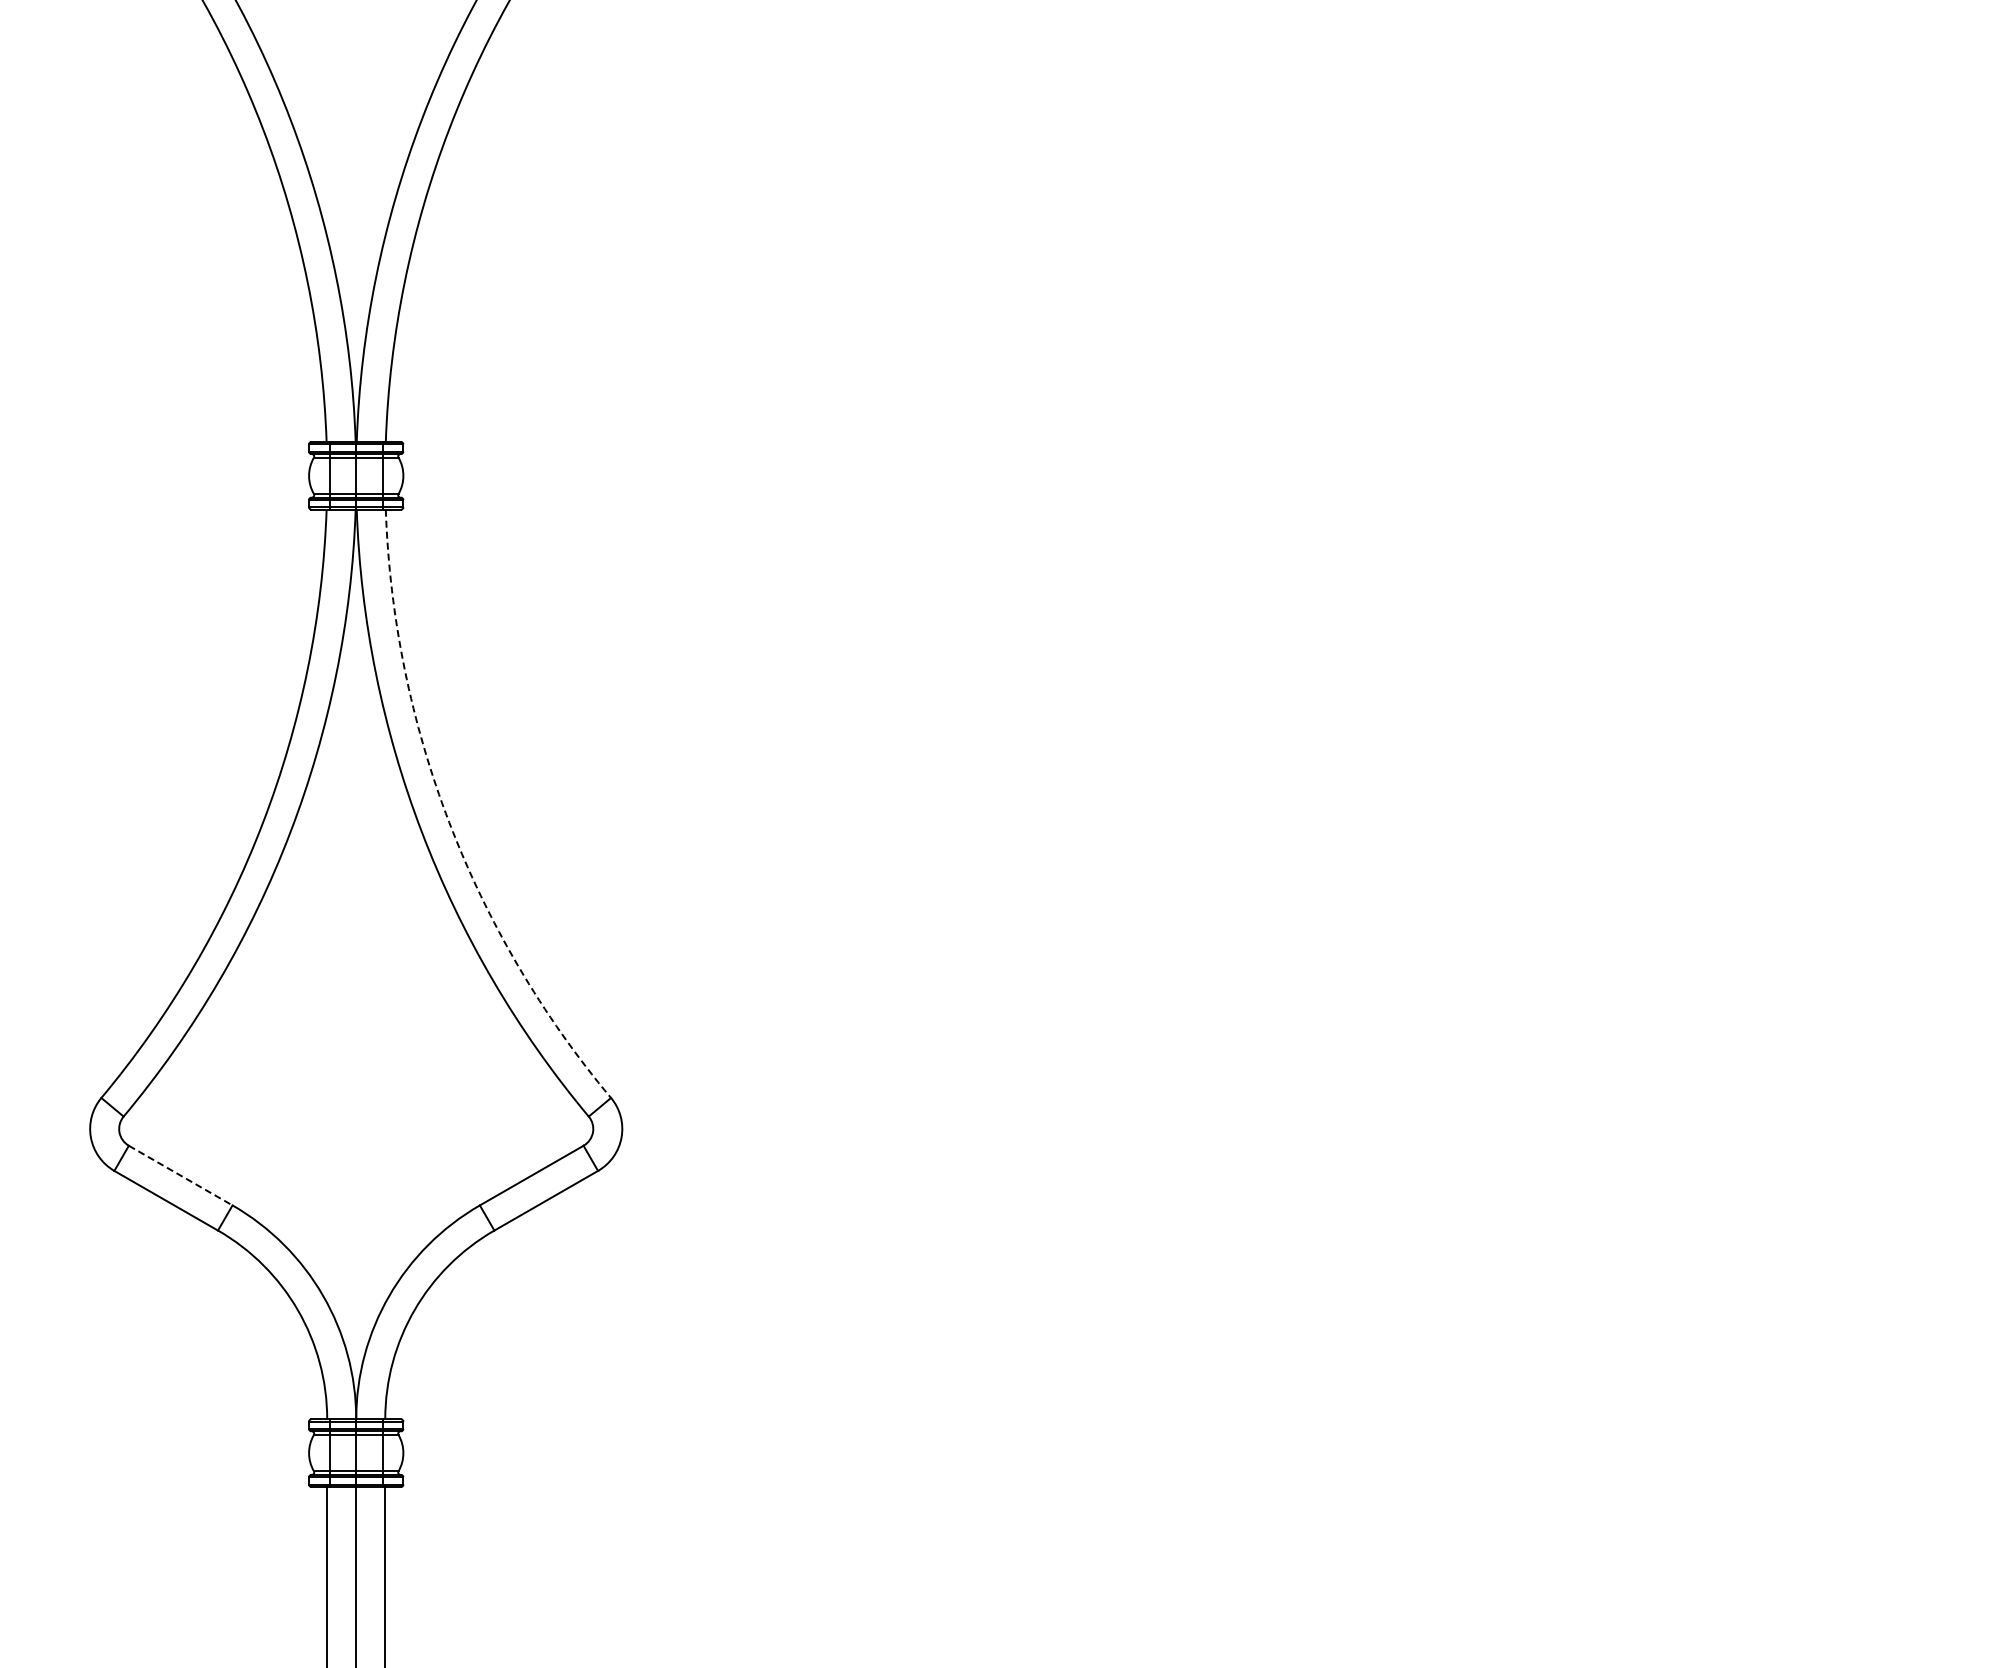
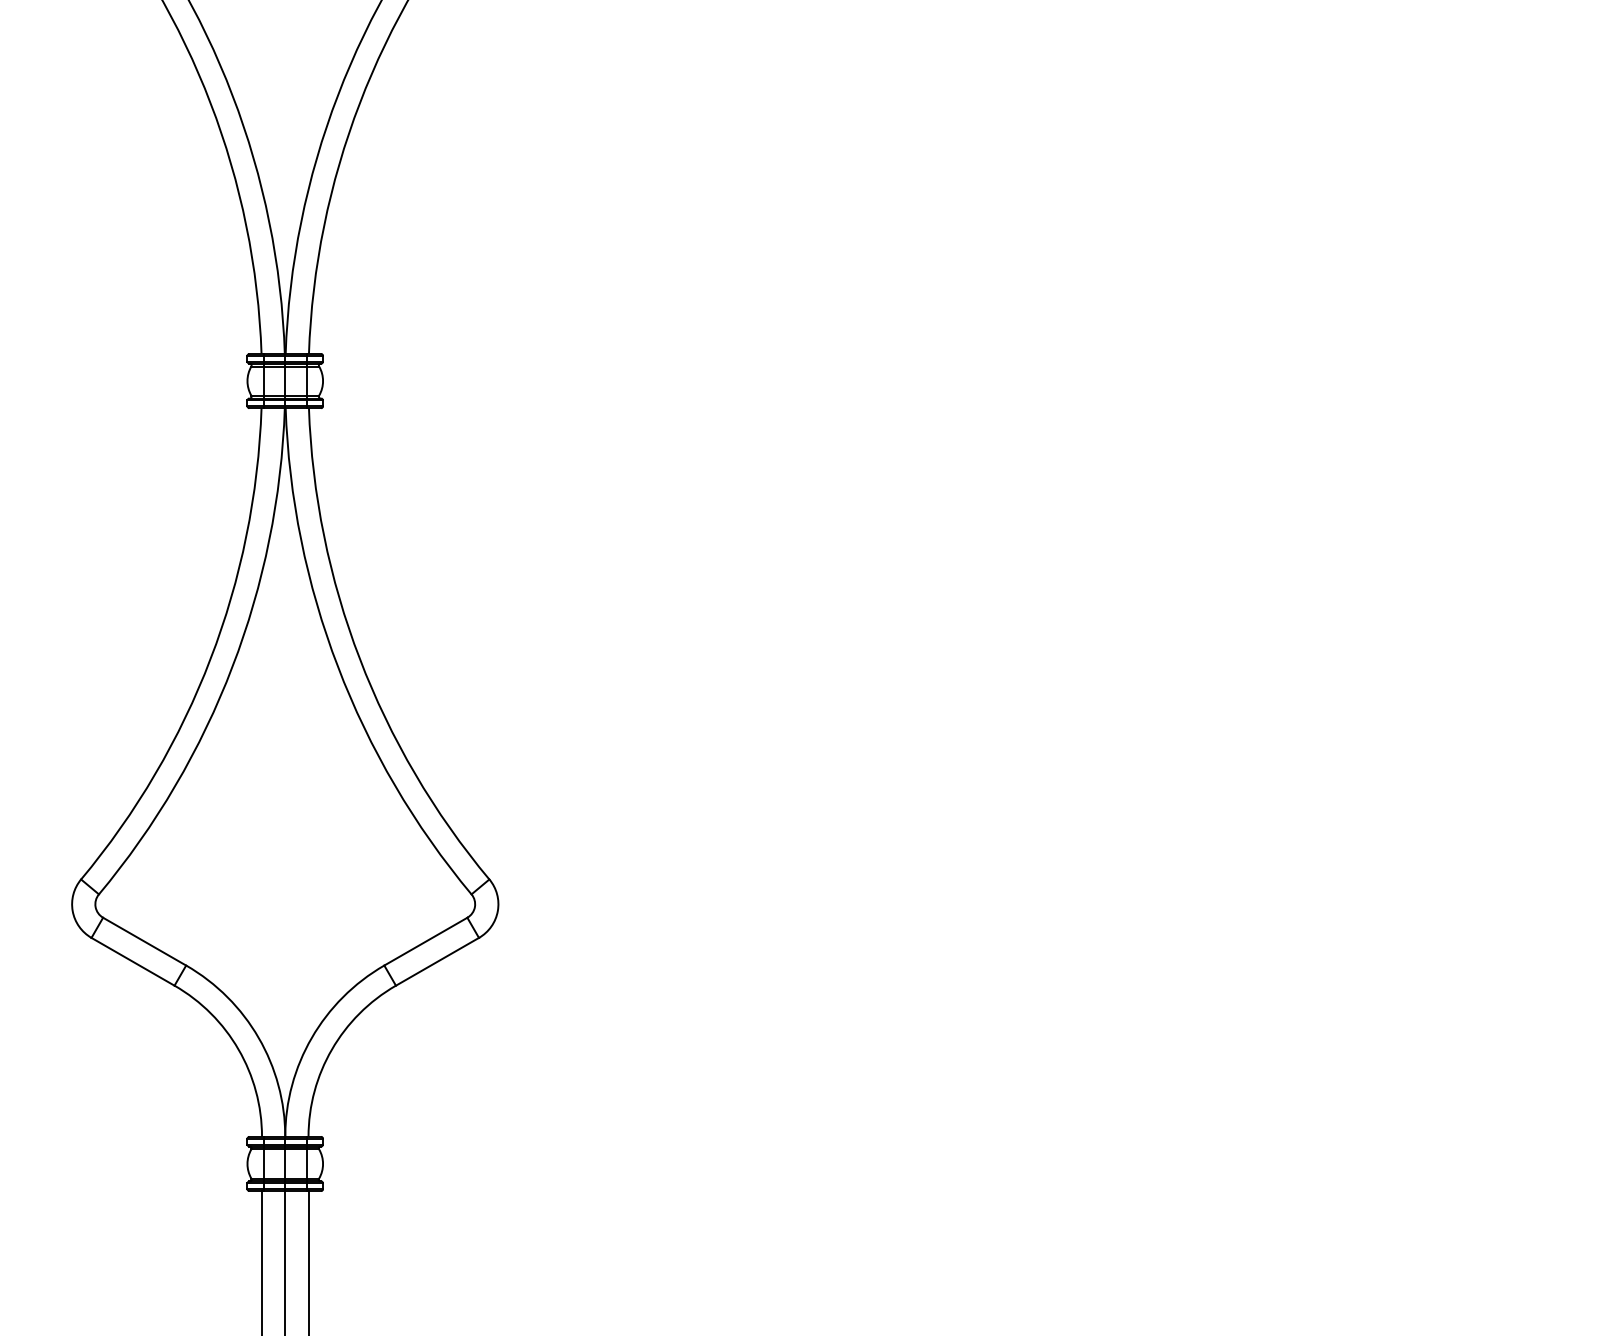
arc: (449, 822) -> (359, 658), dashed -> solid
line: (180, 1175) -> (144, 941), dashed -> solid

